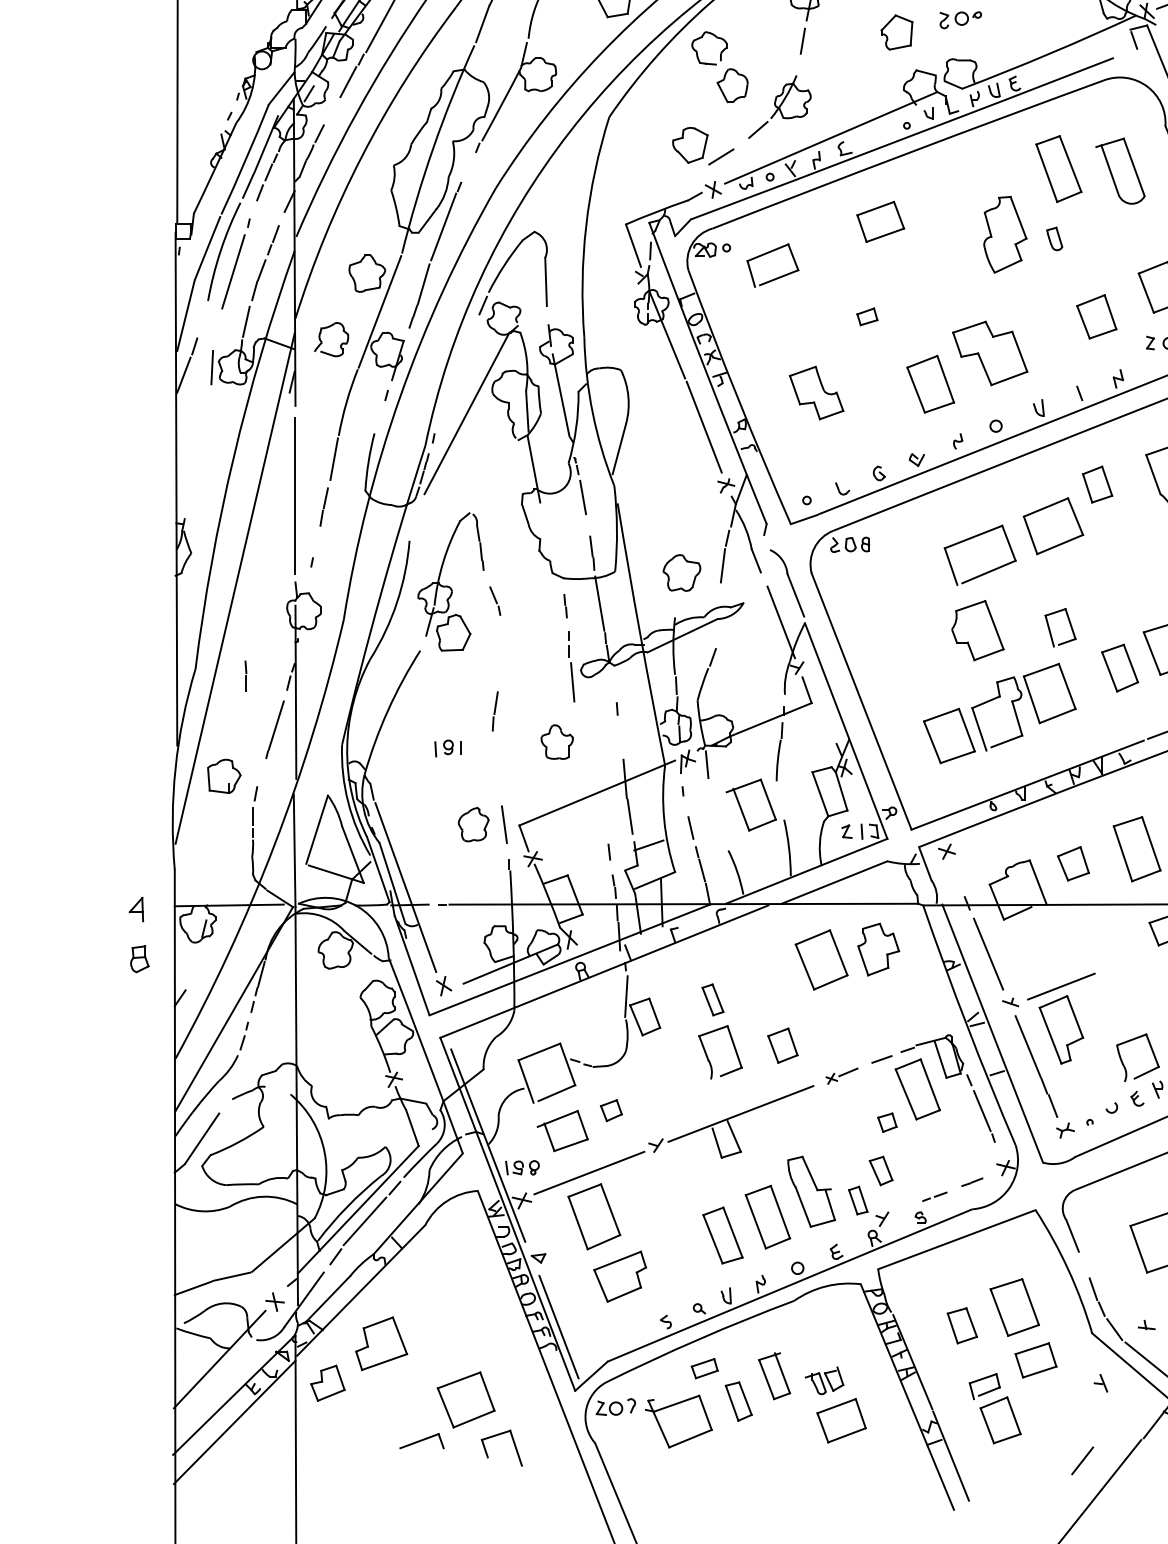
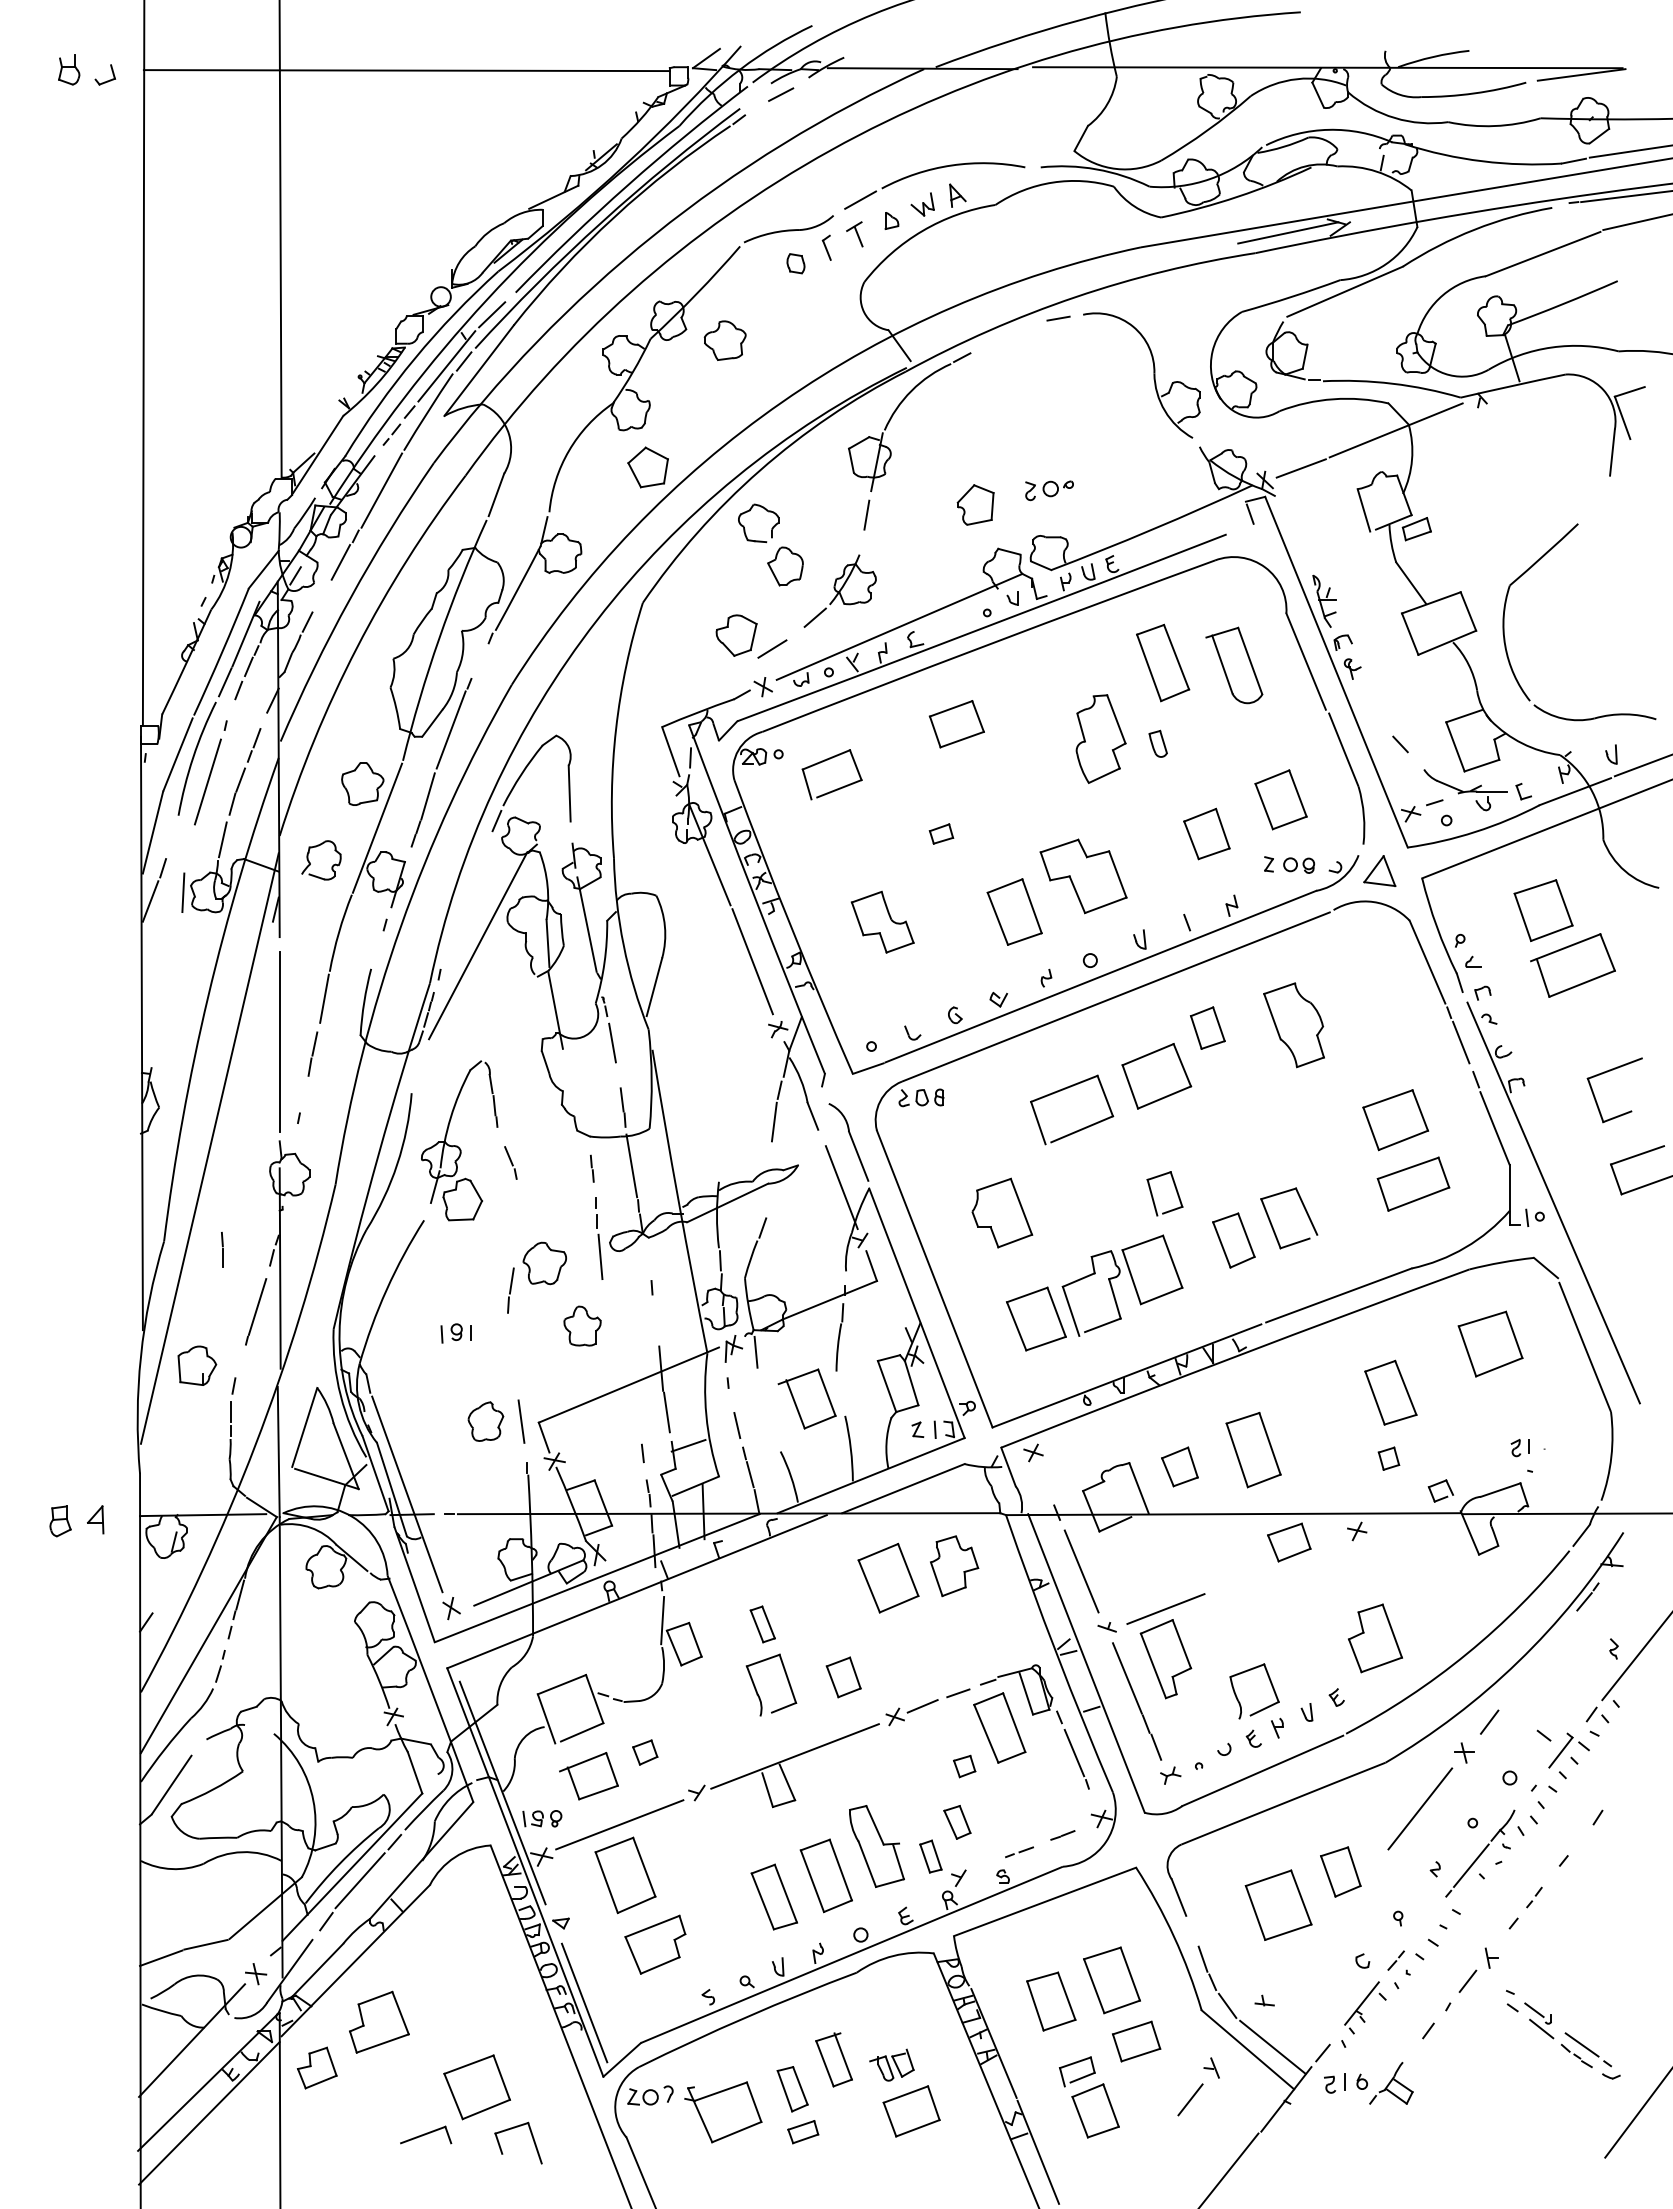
part: (681, 573) -> (544, 1263), moved
part: (978, 630) -> (1002, 1212), moved
part: (139, 959) -> (60, 1521), moved
part: (841, 1076) -> (911, 1712), size x1.43
part: (962, 1325) -> (1051, 2001), size x1.43
part: (704, 1368) -> (803, 2132), moved
line: (1082, 1460) -> (1190, 2099), moved

